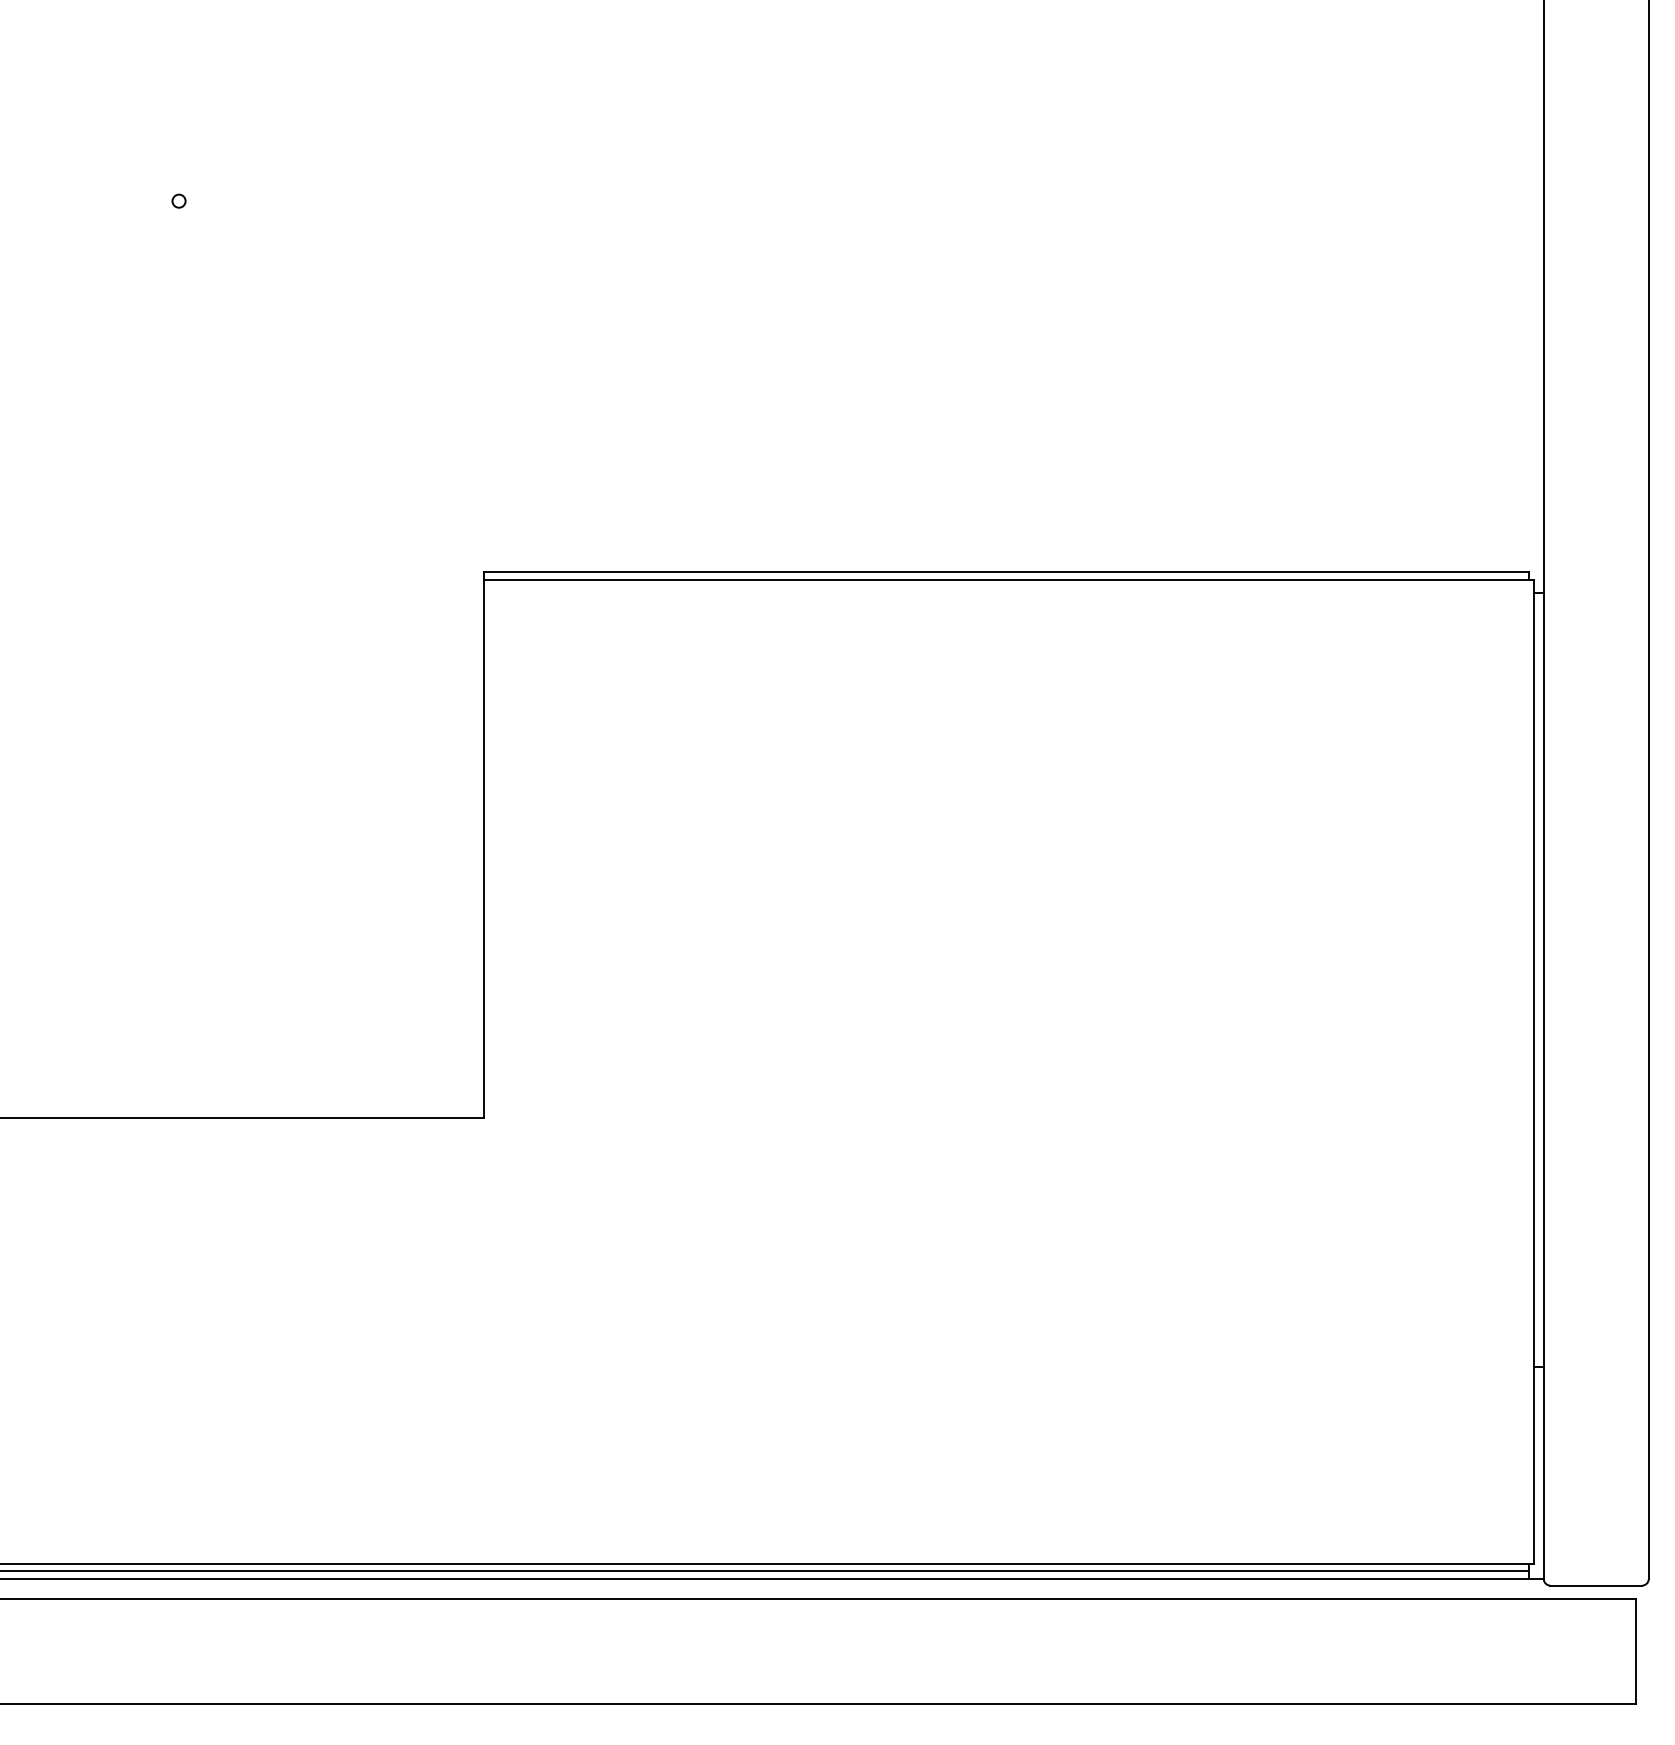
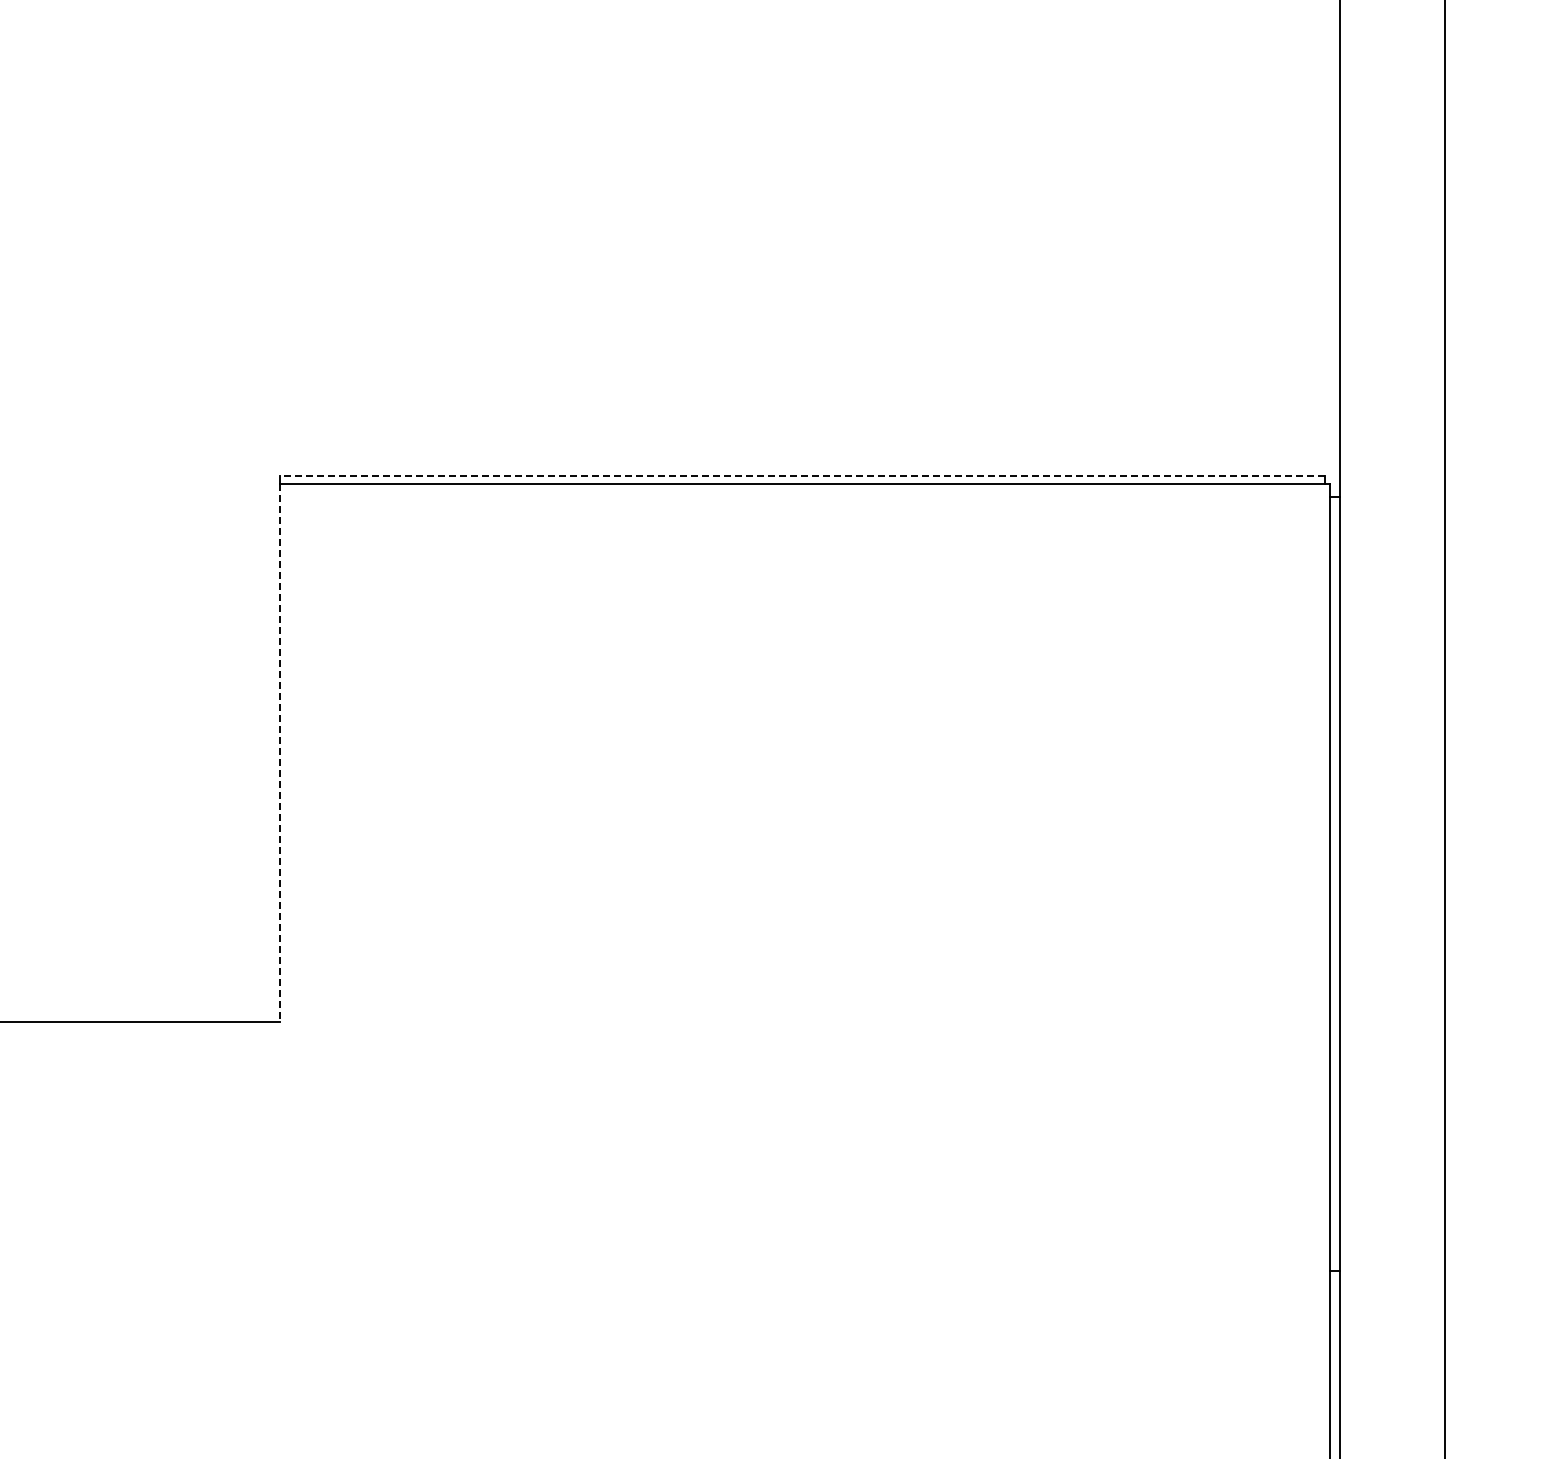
line: (1006, 571) -> (802, 475), solid -> dashed
line: (484, 849) -> (280, 753), solid -> dashed

